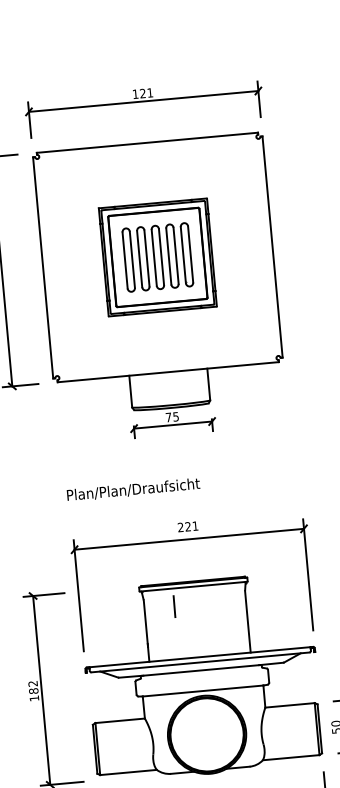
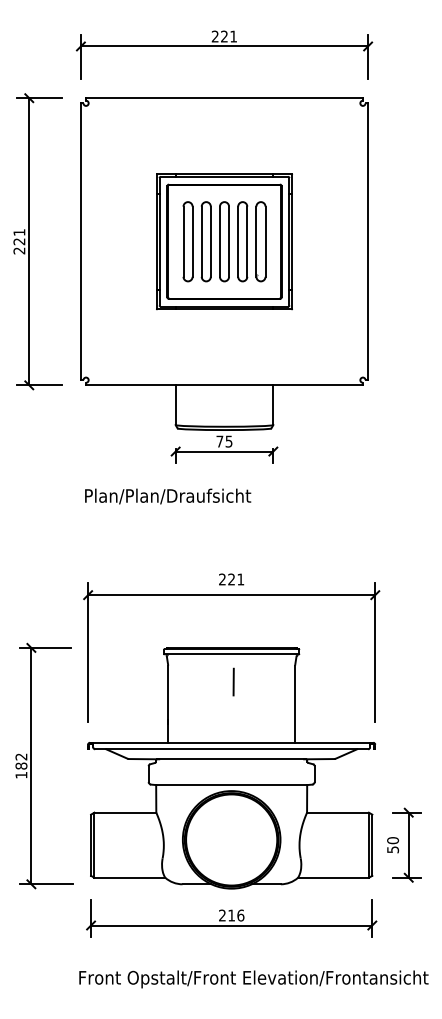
text: (134, 94) -> (214, 36), 121 -> 221
text: (133, 489) -> (168, 496), moved
line: (174, 606) -> (233, 681), moved

